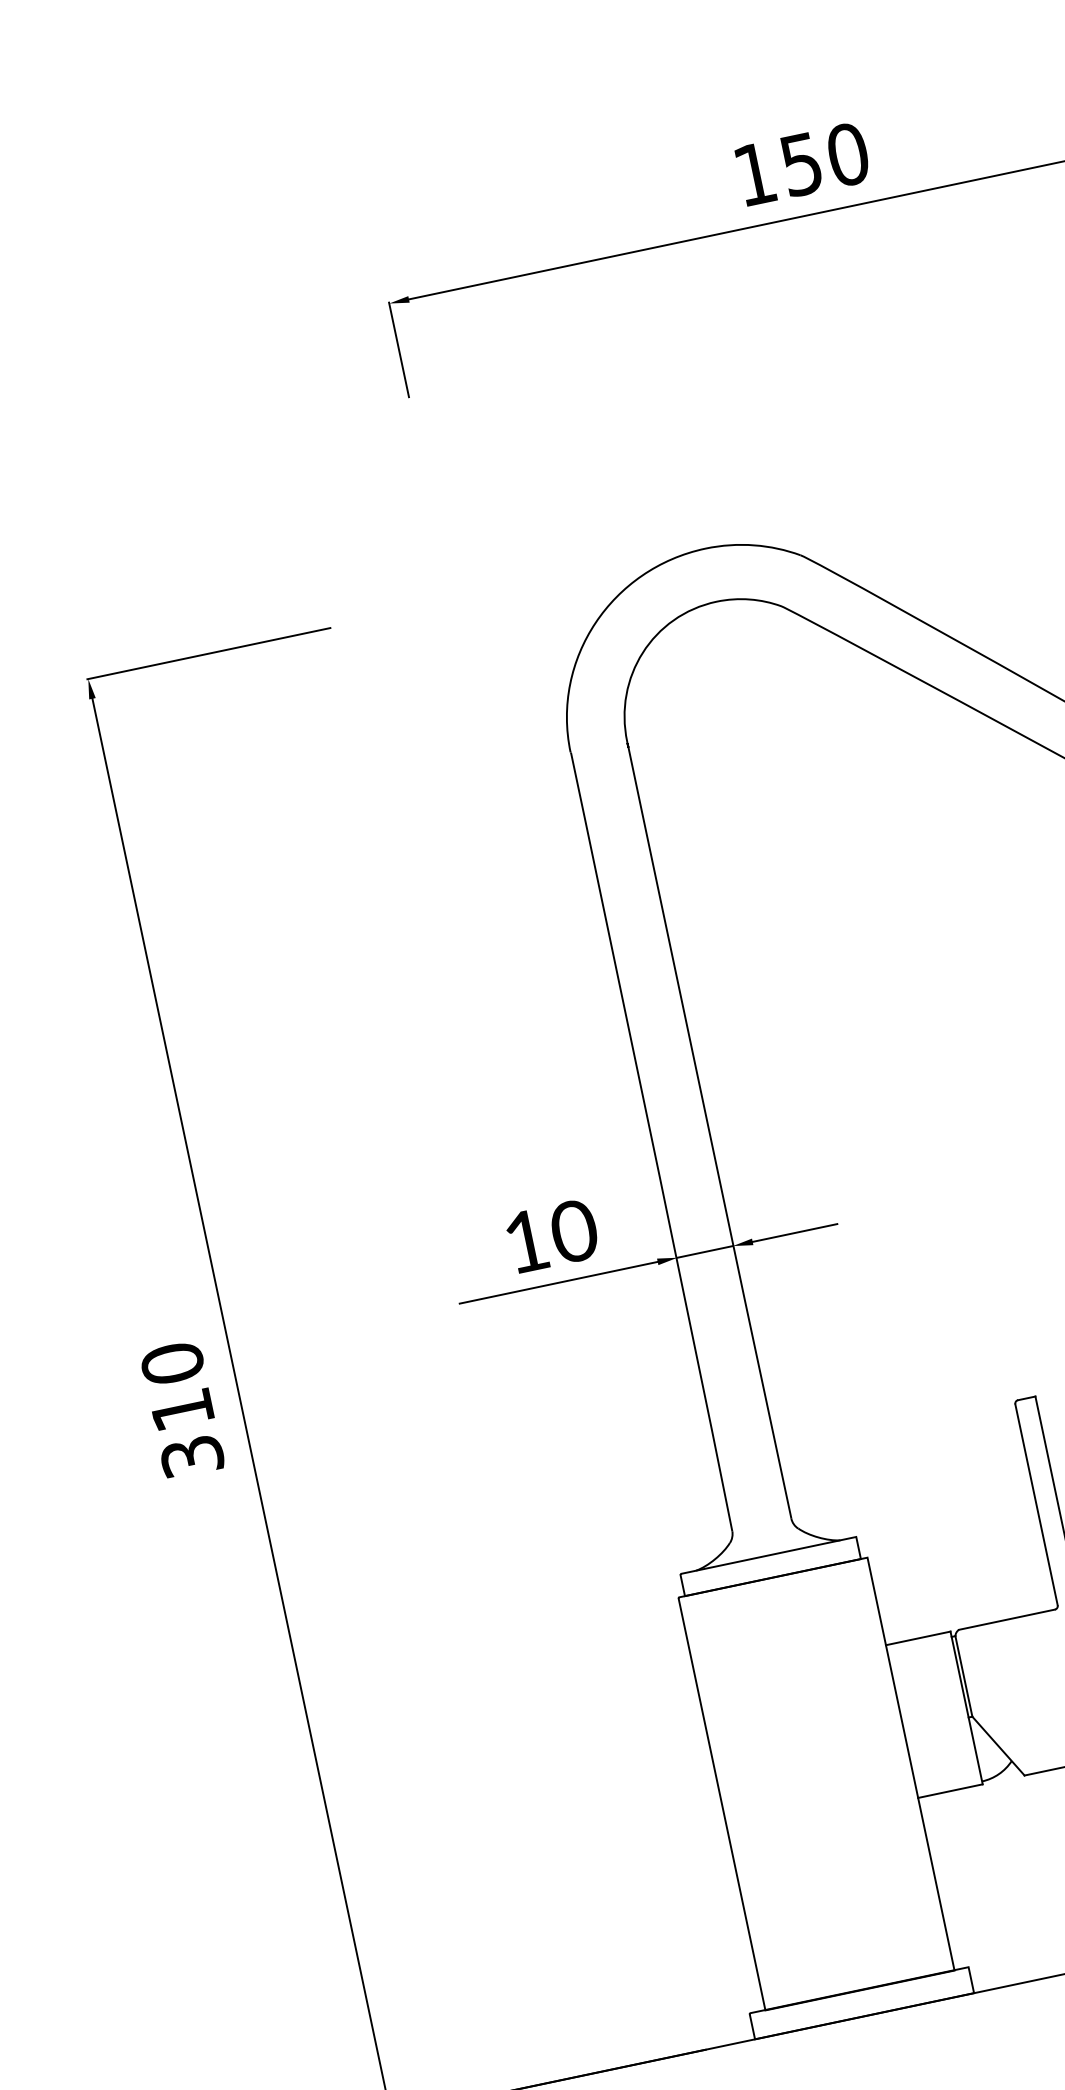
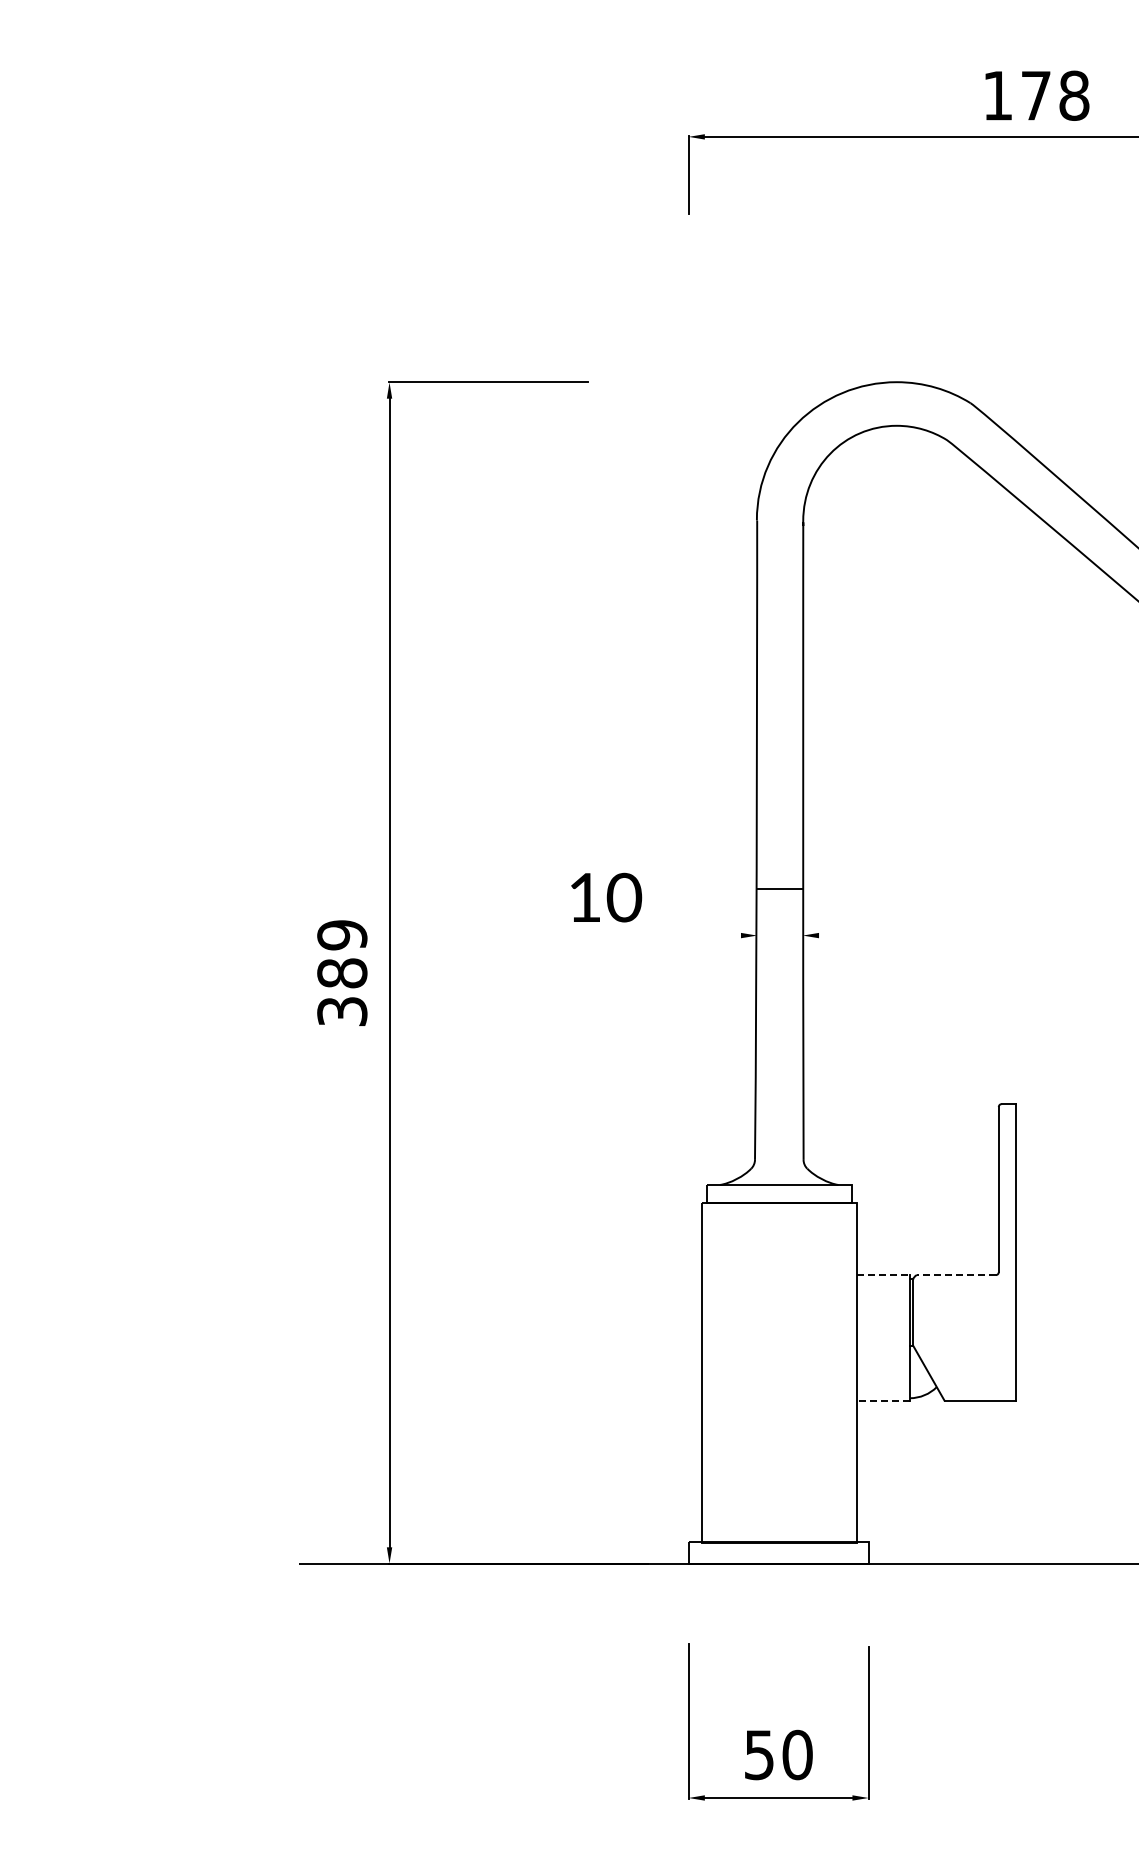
text: (825, 159) -> (1055, 95), 150 -> 178
line: (794, 1232) -> (853, 935), removed
text: (552, 1235) -> (606, 897), moved
line: (704, 1251) -> (779, 888), moved
line: (558, 1282) -> (659, 935), removed
text: (177, 1387) -> (342, 954), 310 -> 389
line: (1005, 1620) -> (955, 1275), solid -> dashed
line: (918, 1638) -> (883, 1275), solid -> dashed
line: (949, 1791) -> (882, 1400), solid -> dashed

